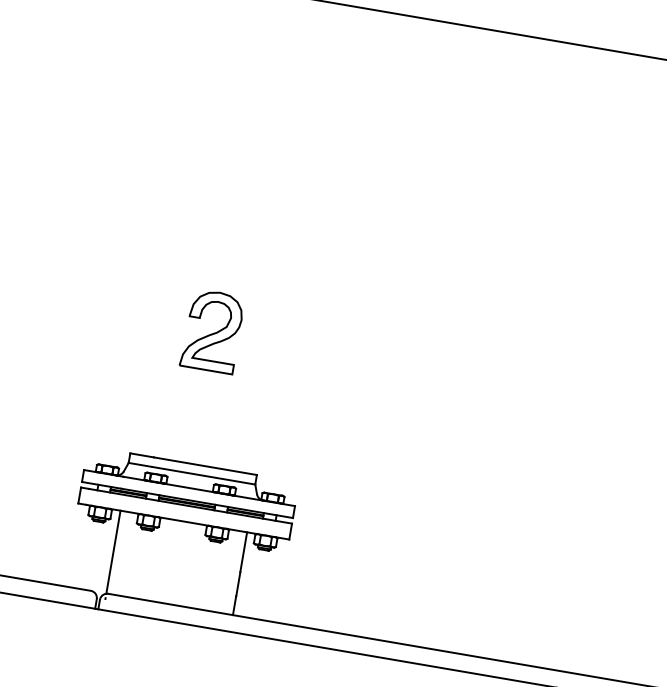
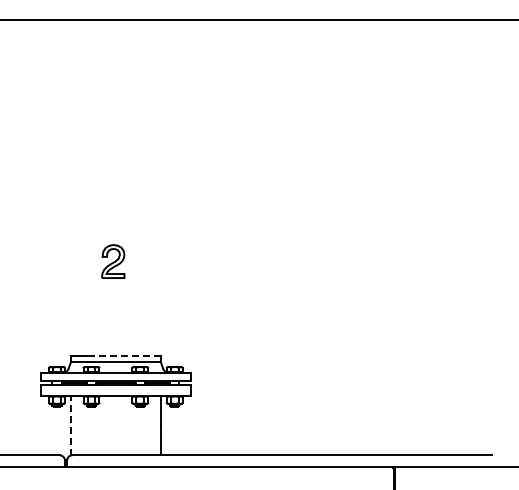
part: (211, 330) -> (112, 261), size x0.6
line: (205, 465) -> (124, 355), solid -> dashed
line: (112, 552) -> (70, 426), solid -> dashed

